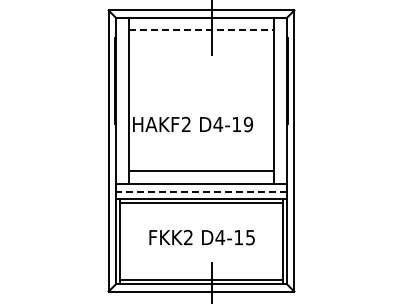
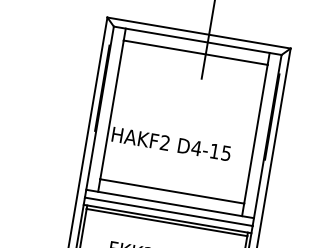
line: (201, 30) -> (195, 52), dashed -> solid
text: (248, 123) -> (226, 152), D4-19 -> D4-15
line: (200, 191) -> (167, 211), dashed -> solid

